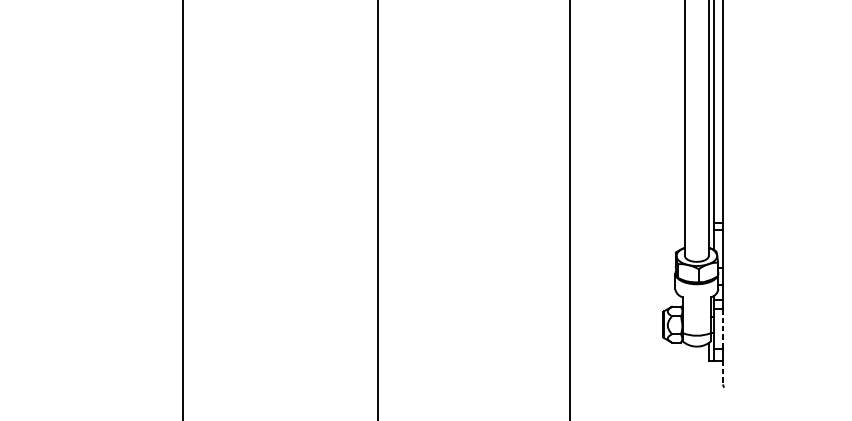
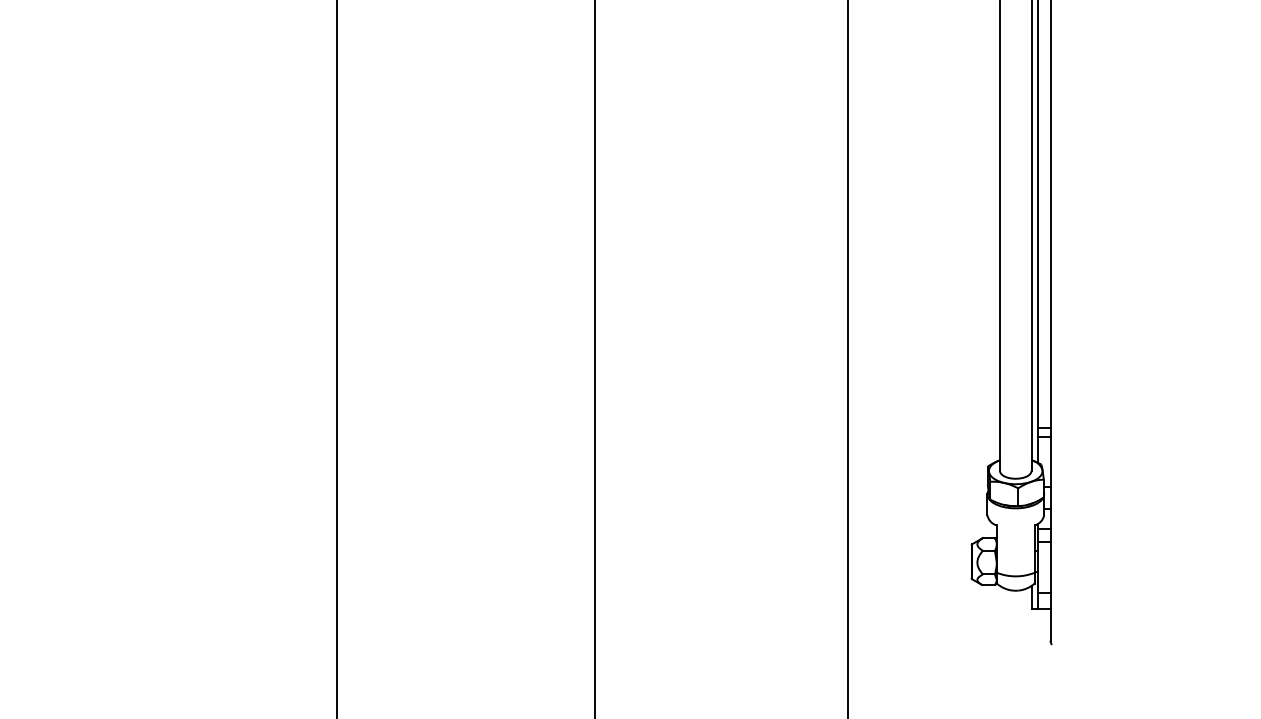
line: (723, 329) -> (1050, 567), dashed -> solid
line: (723, 372) -> (1050, 624), dashed -> solid

